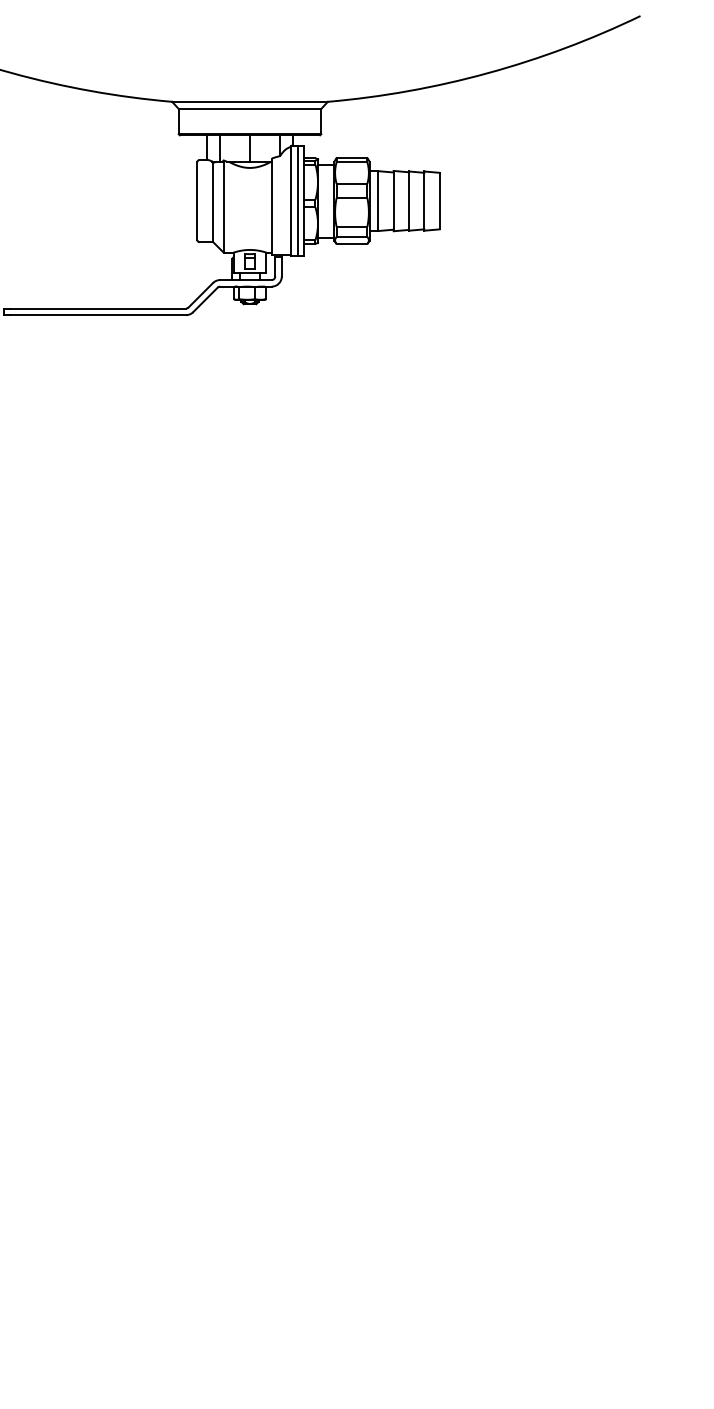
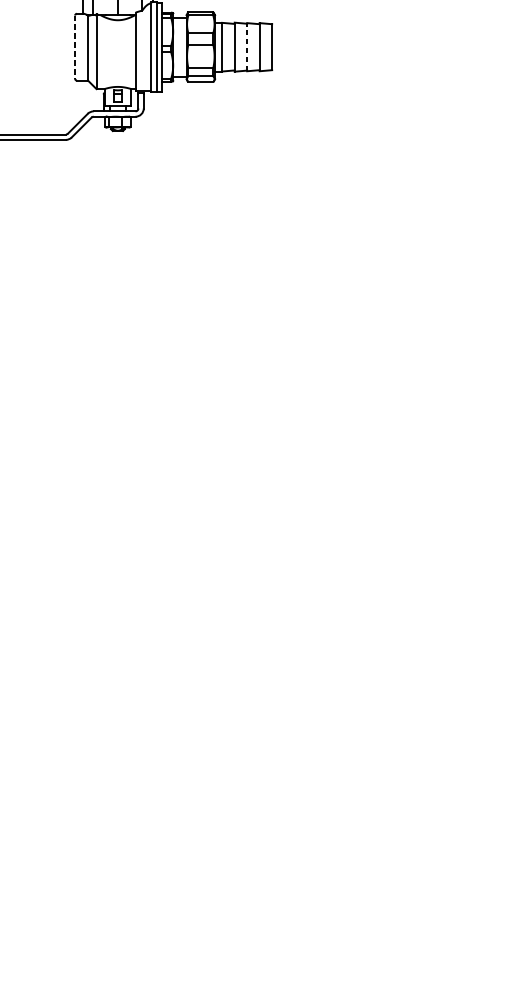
line: (197, 201) -> (75, 47), solid -> dashed
line: (409, 201) -> (247, 47), solid -> dashed

